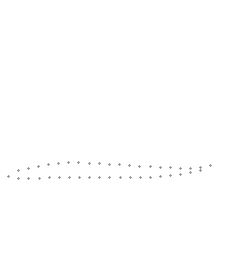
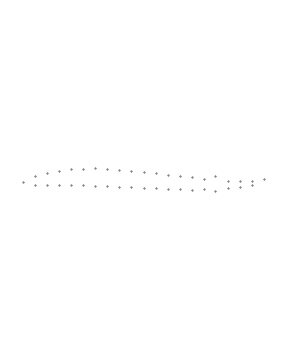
part: (170, 171) -> (216, 184), size x1.6

